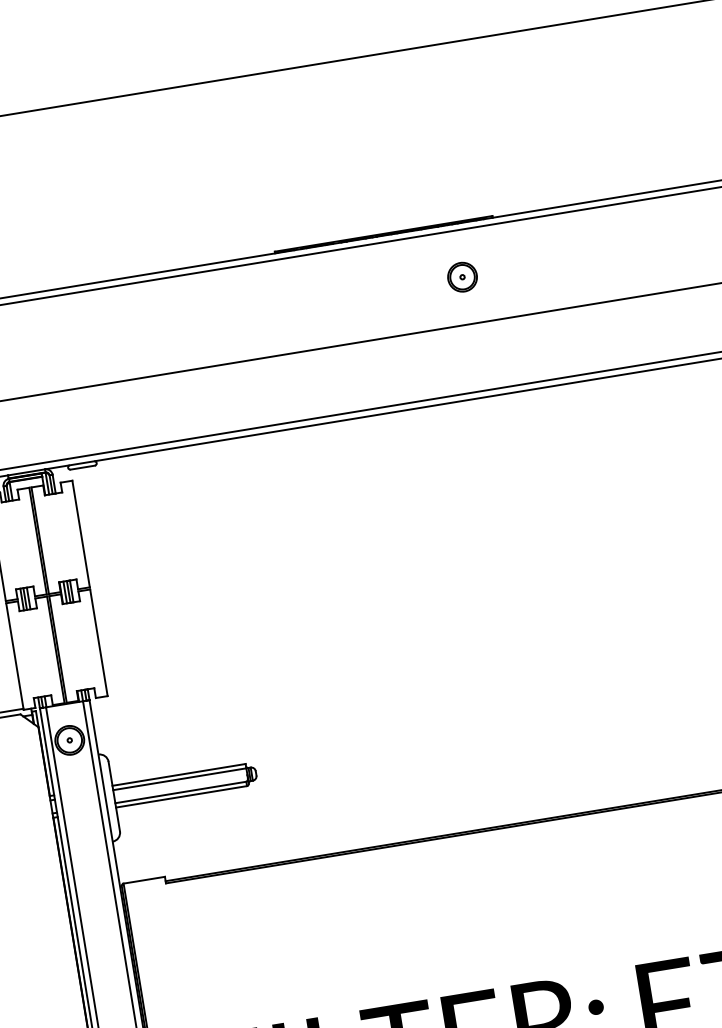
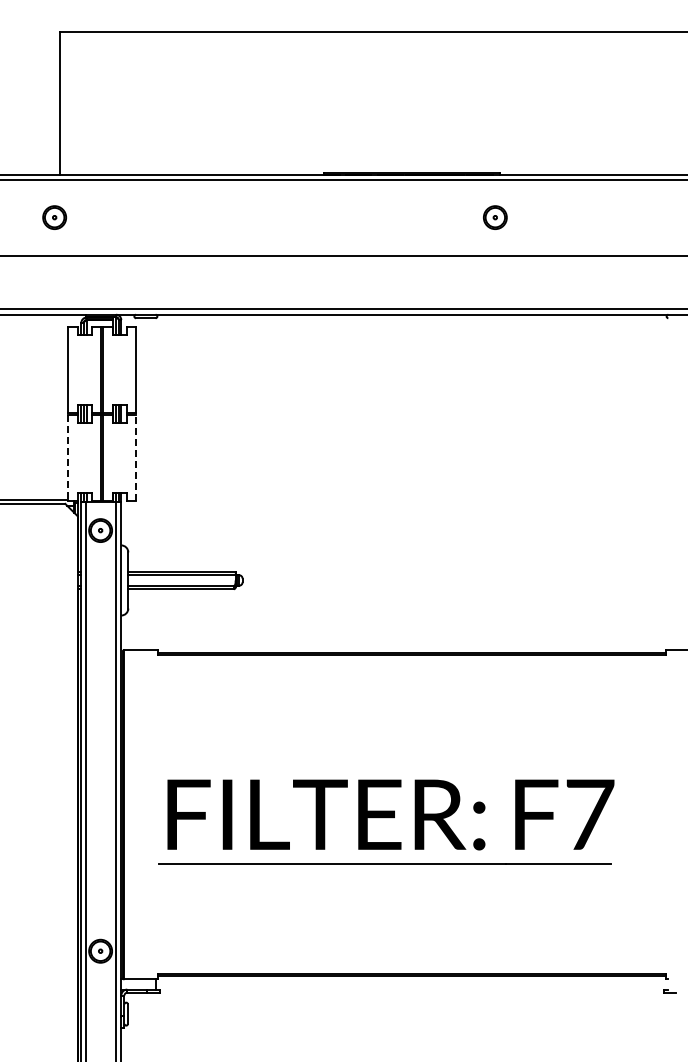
part: (462, 277) -> (495, 217), moved
line: (99, 642) -> (136, 457), solid -> dashed
line: (15, 656) -> (68, 457), solid -> dashed

